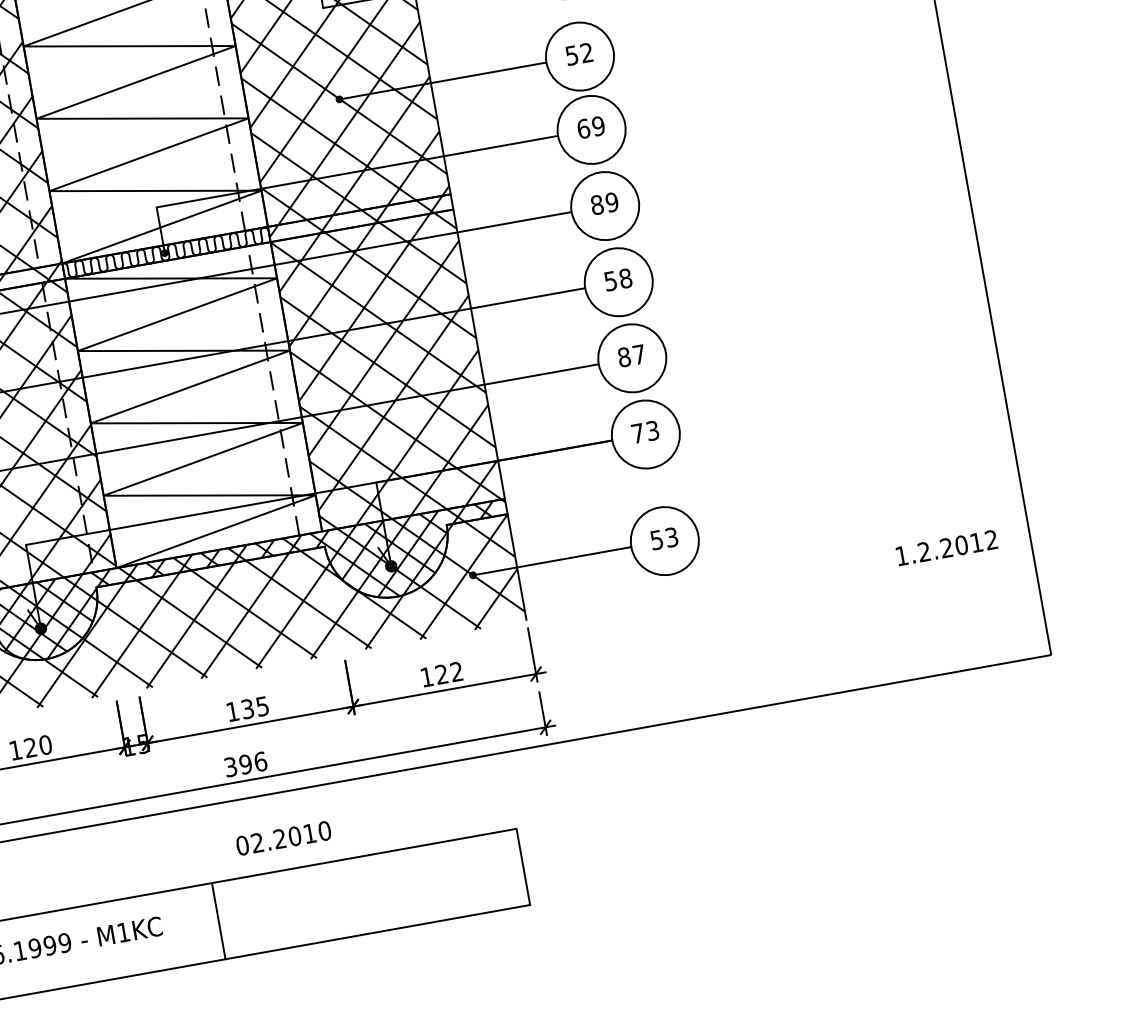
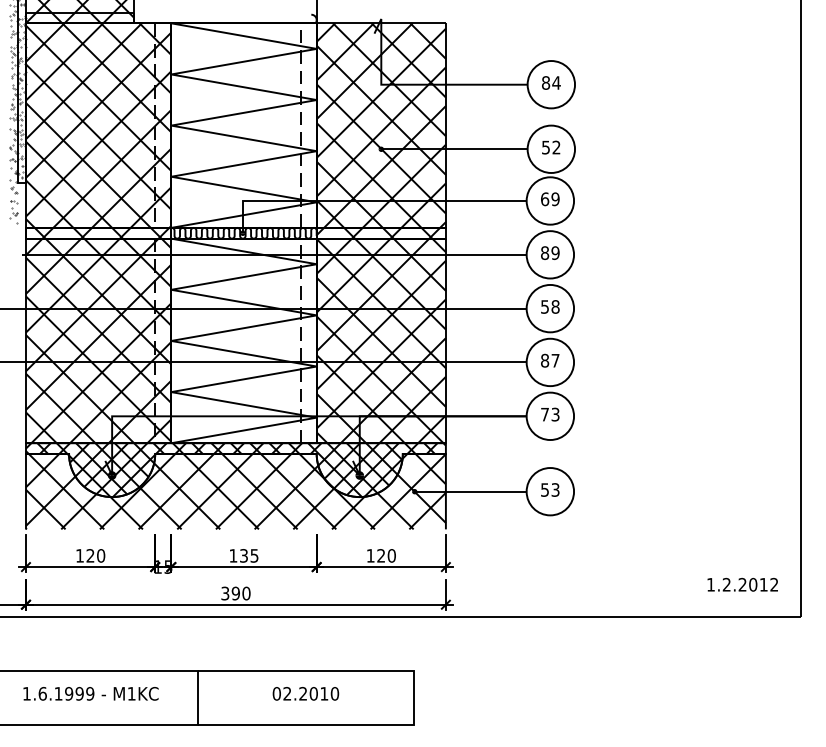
text: (946, 547) -> (742, 584), moved
text: (456, 671) -> (391, 555), 122 -> 120
text: (260, 760) -> (246, 592), 396 -> 390
text: (283, 837) -> (305, 693), moved

